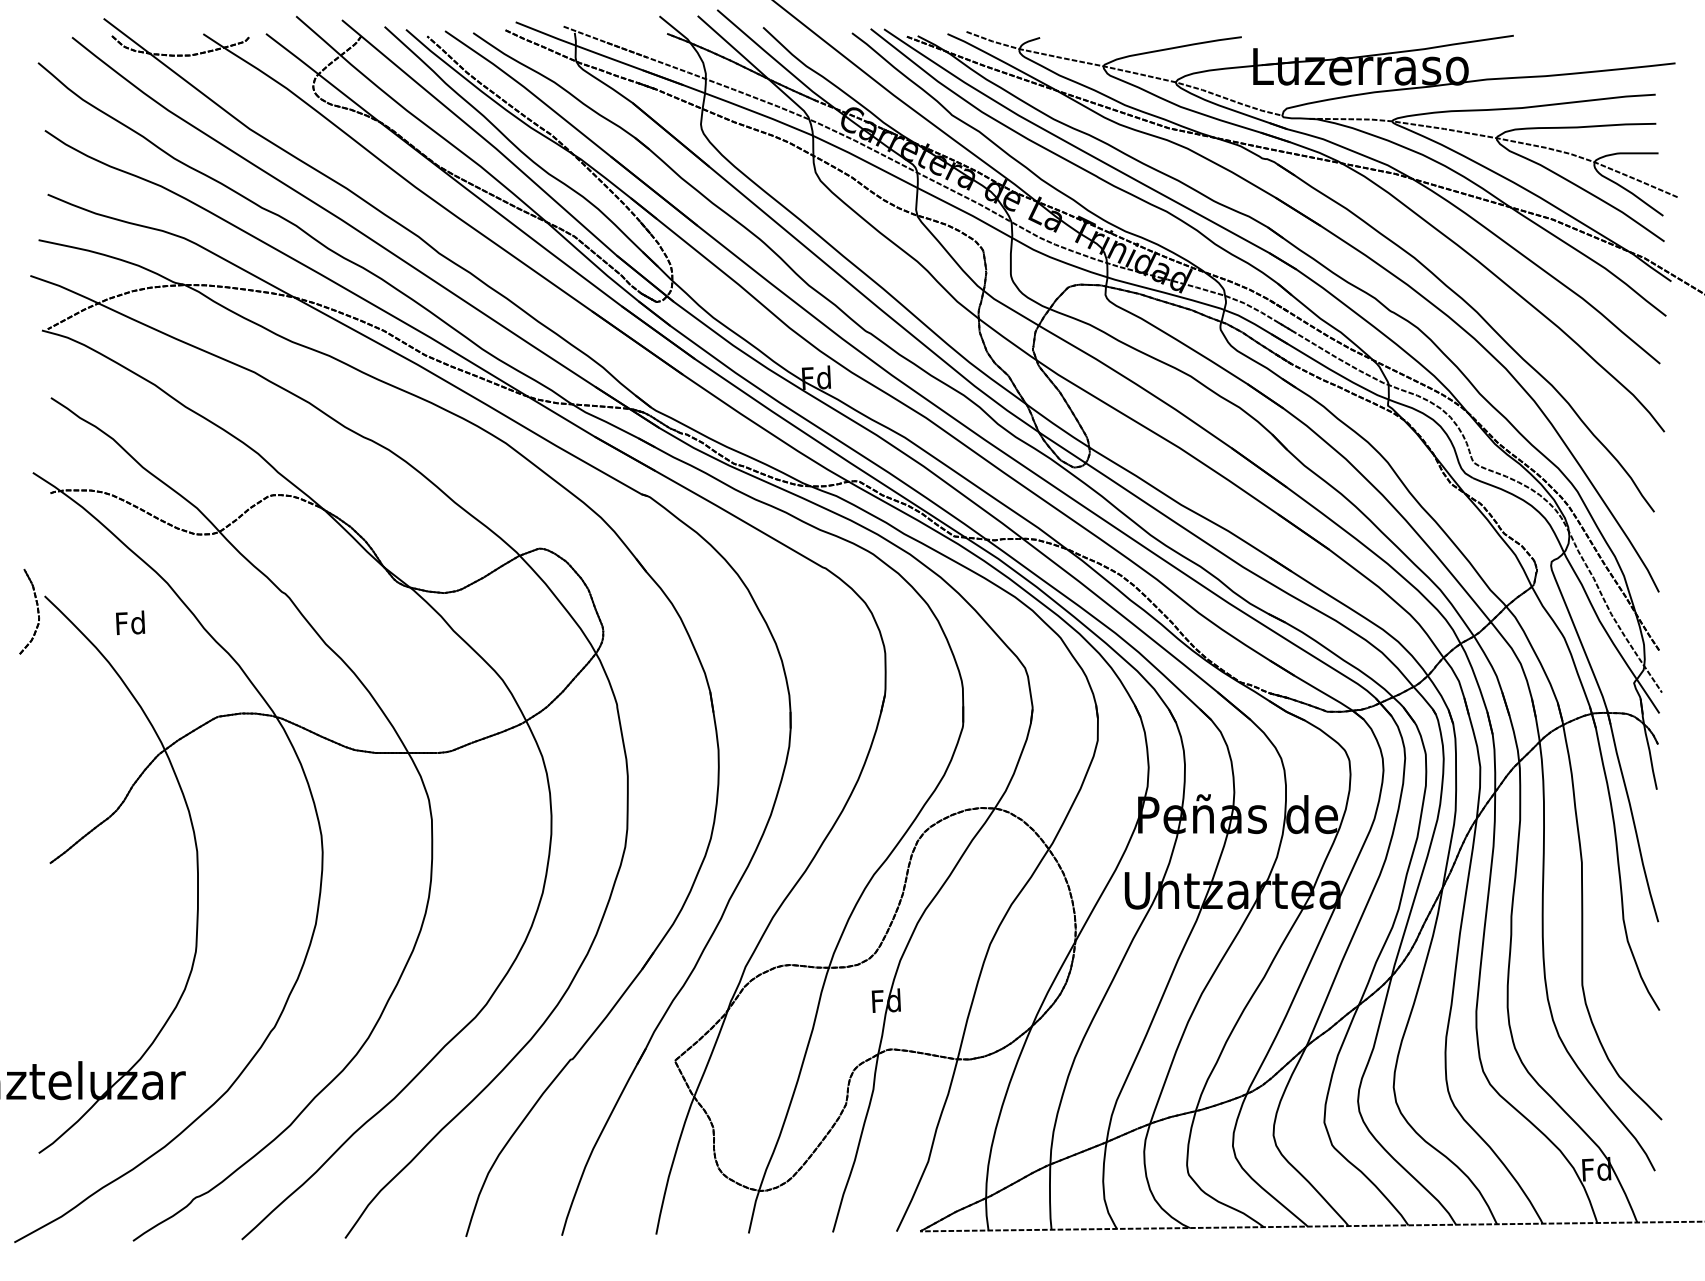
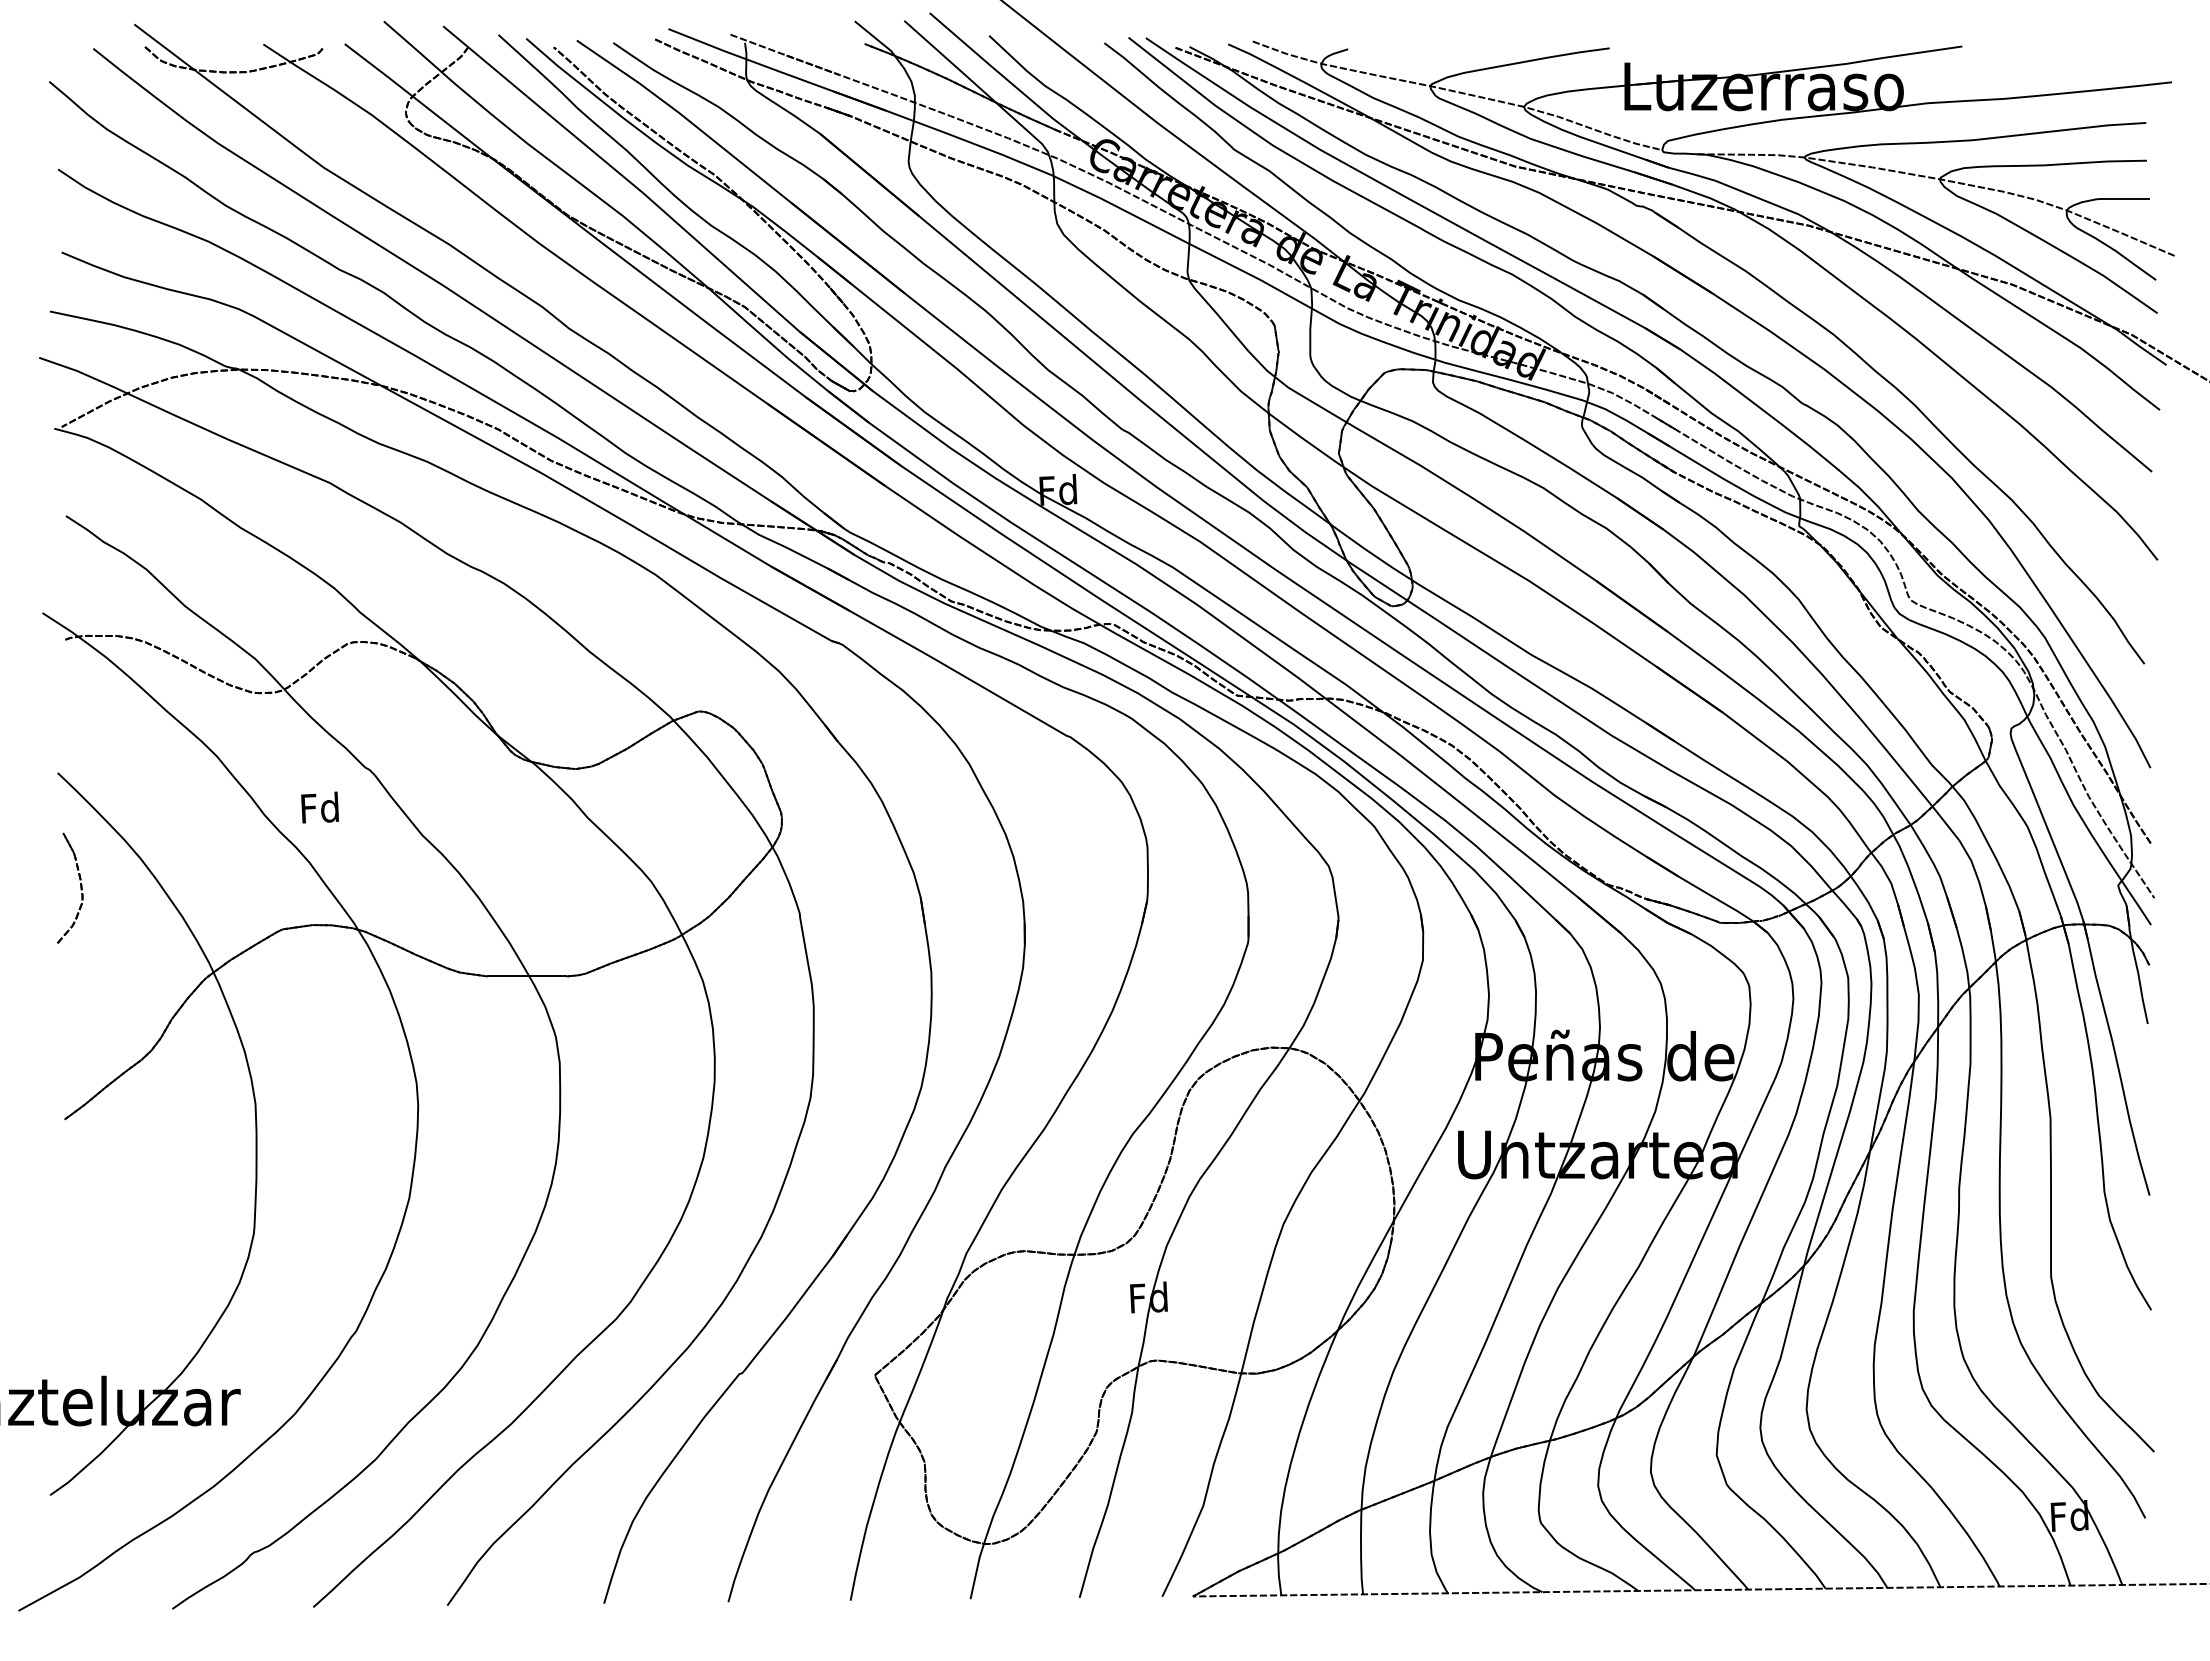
part: (37, 611) -> (80, 887), moved
text: (130, 622) -> (319, 807), moved

